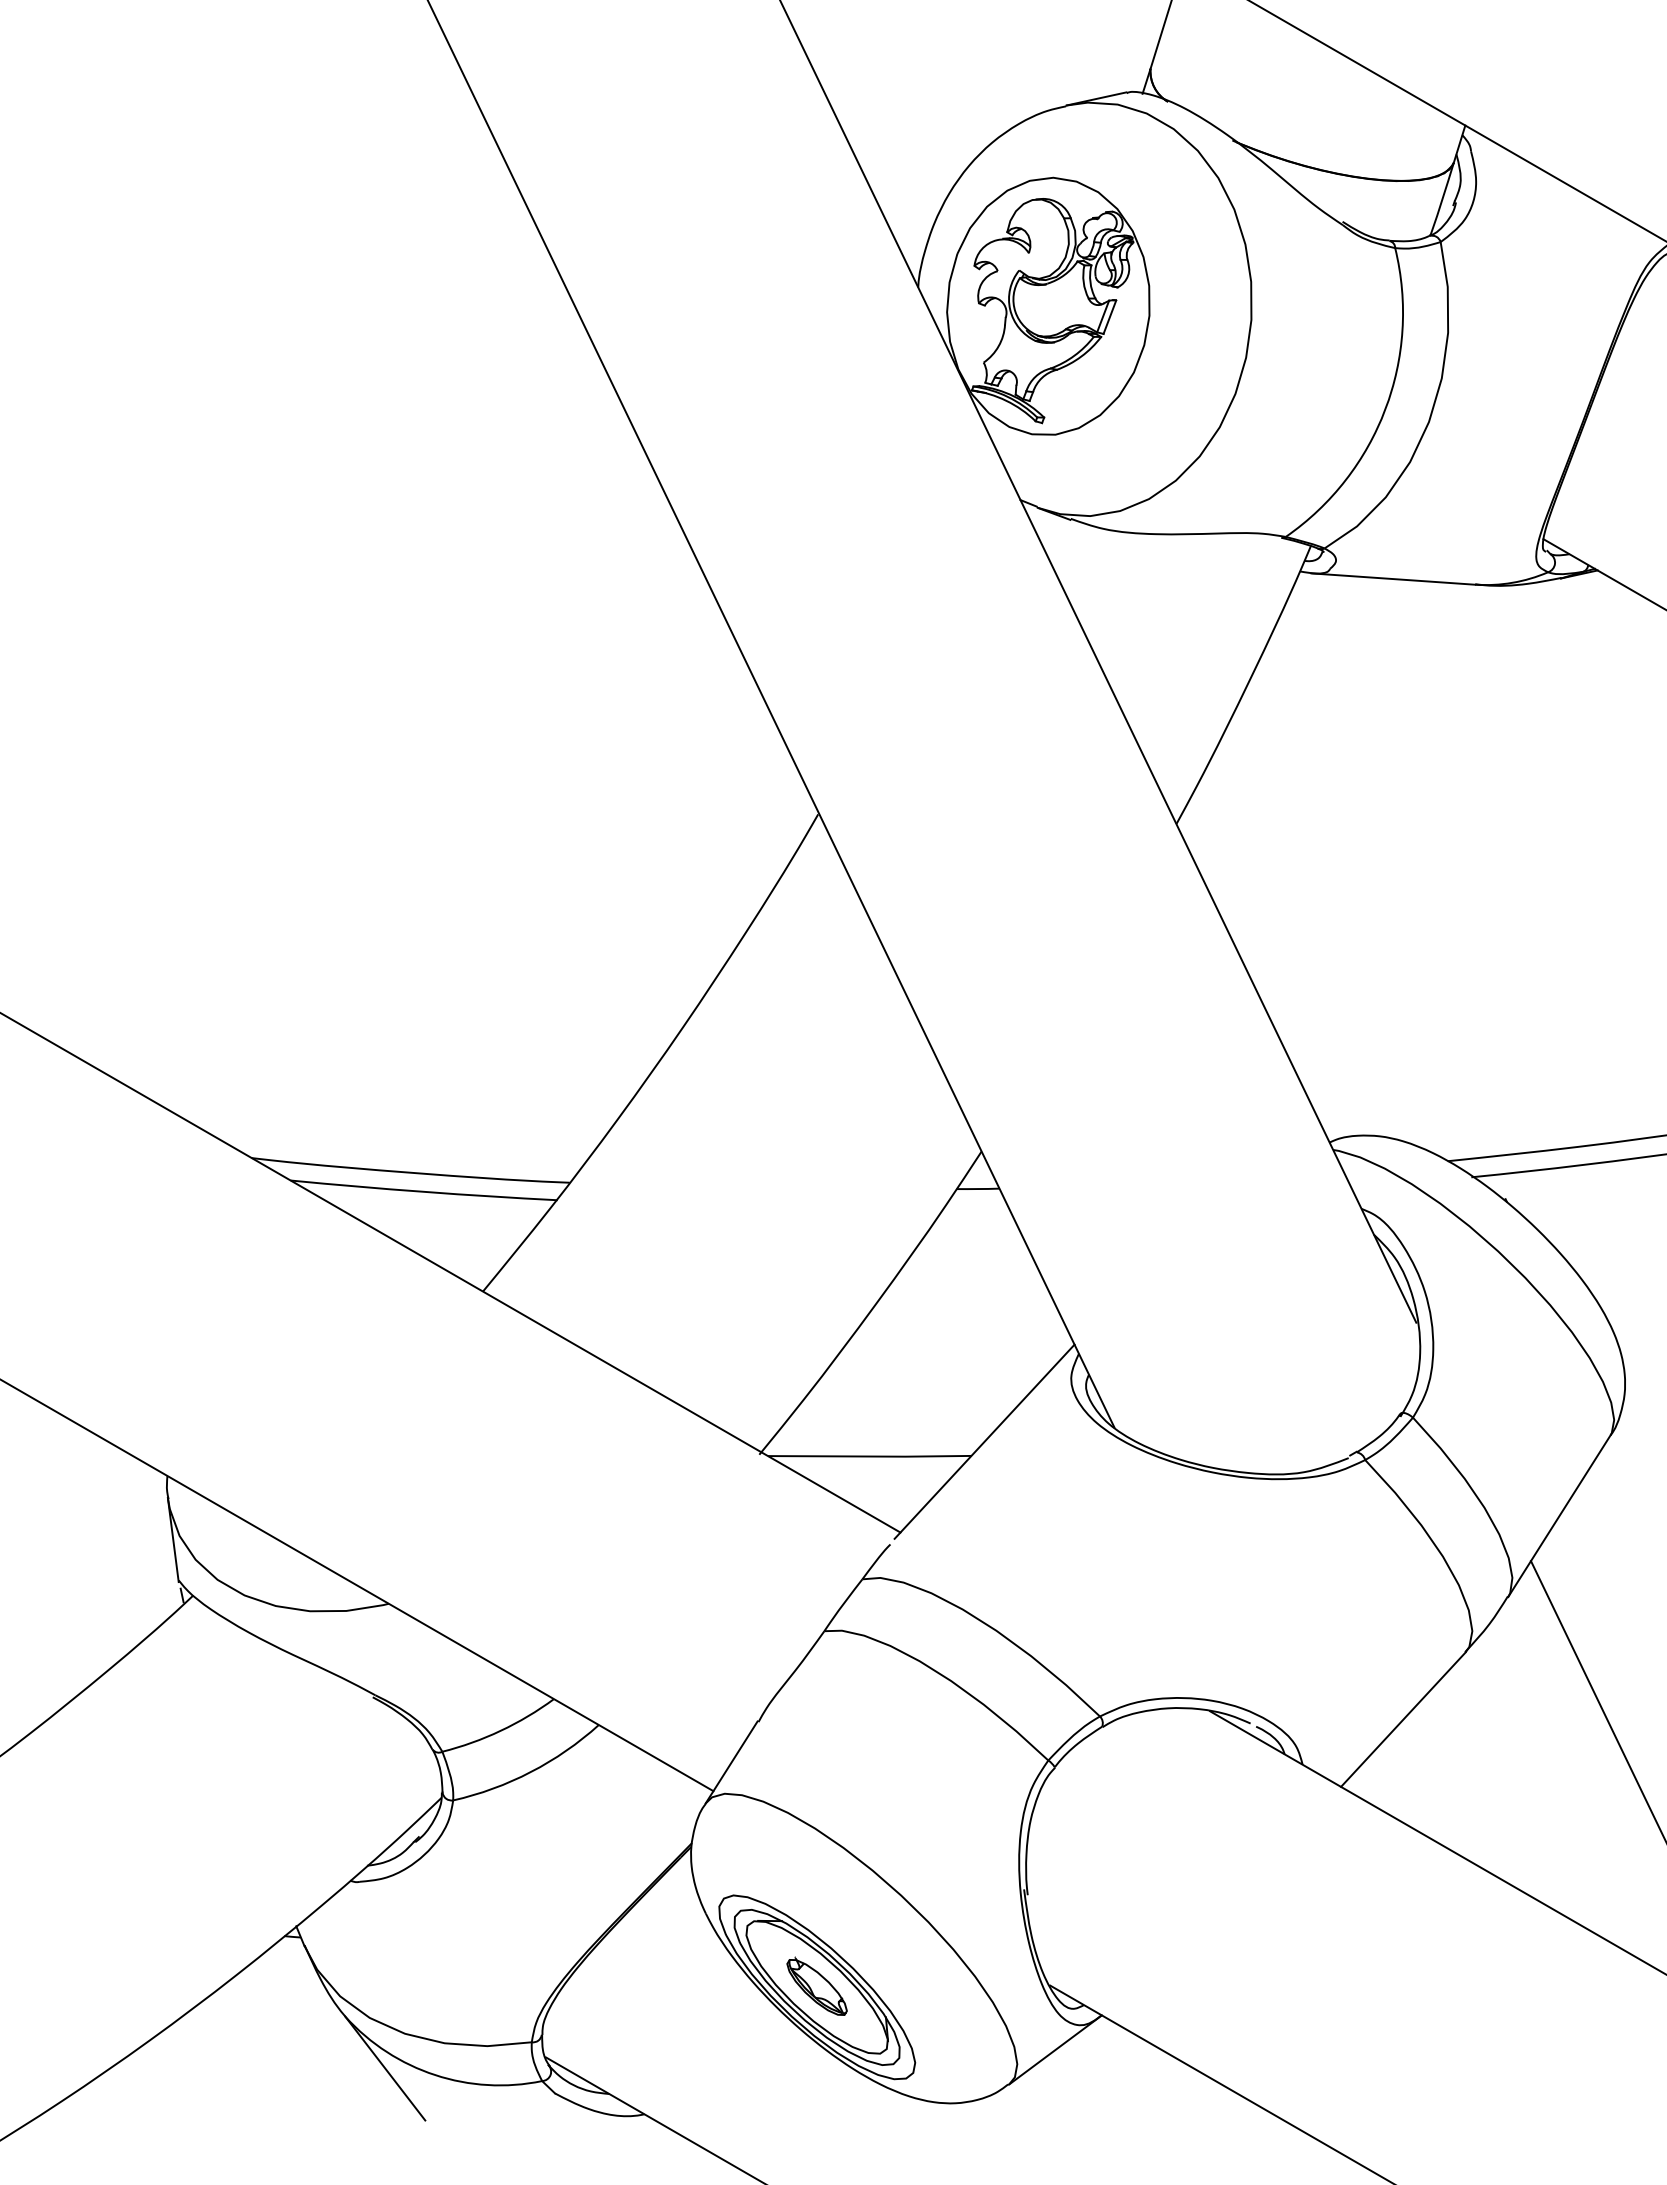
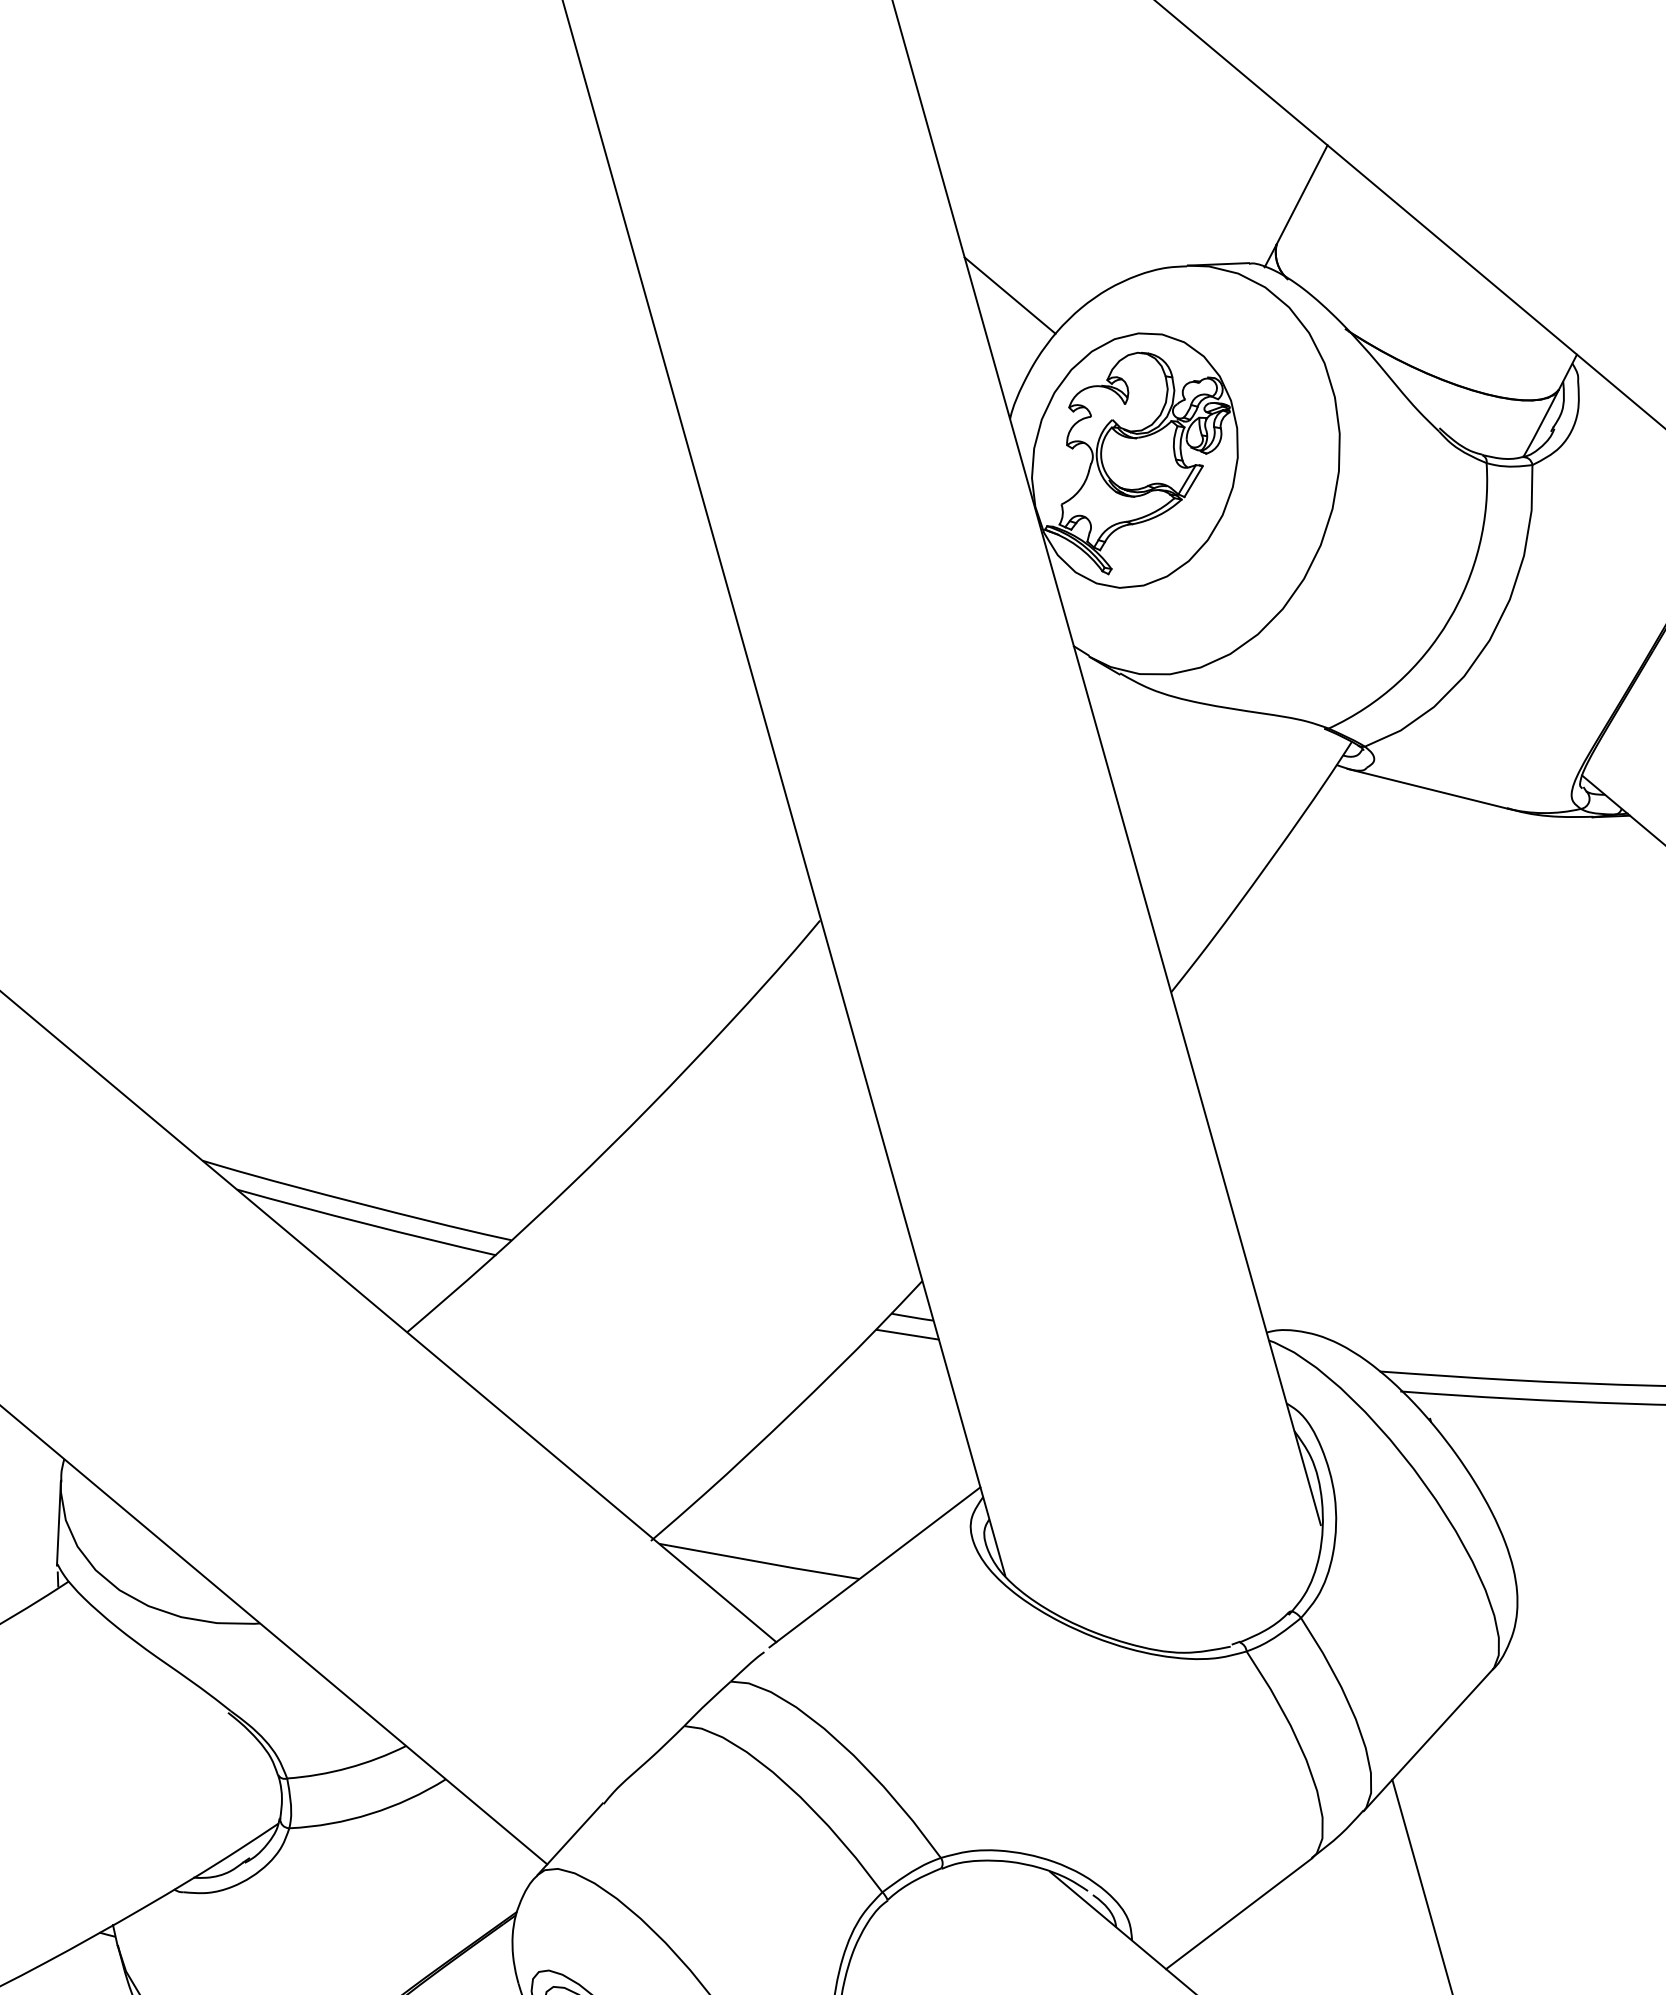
line: (896, 165) -> (1009, 295), added
line: (976, 1206) -> (907, 1334), added

